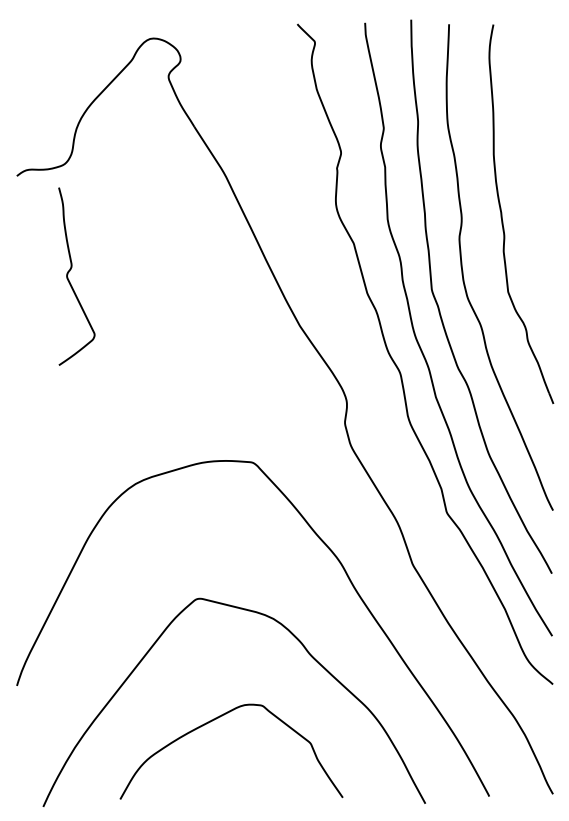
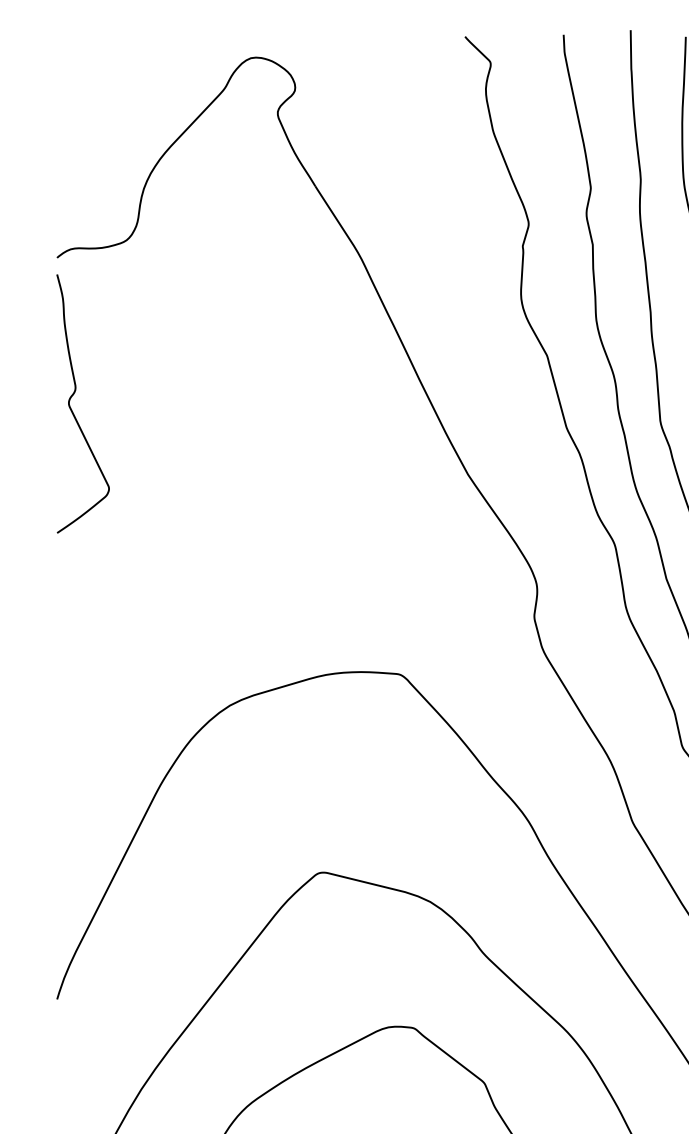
curve: (69, 279) -> (72, 408), moved

